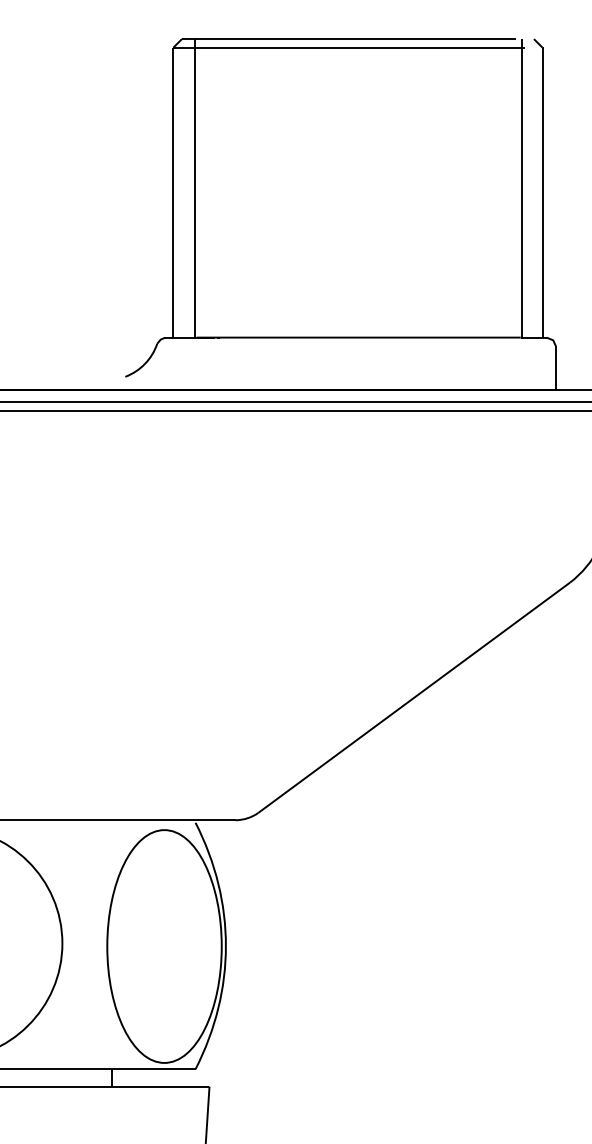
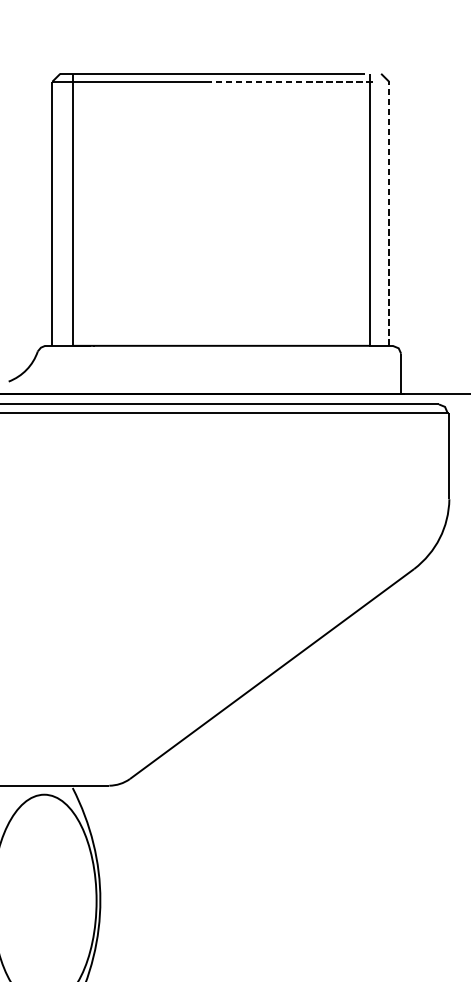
line: (436, 47) -> (292, 81), solid -> dashed
line: (542, 192) -> (388, 213), solid -> dashed

